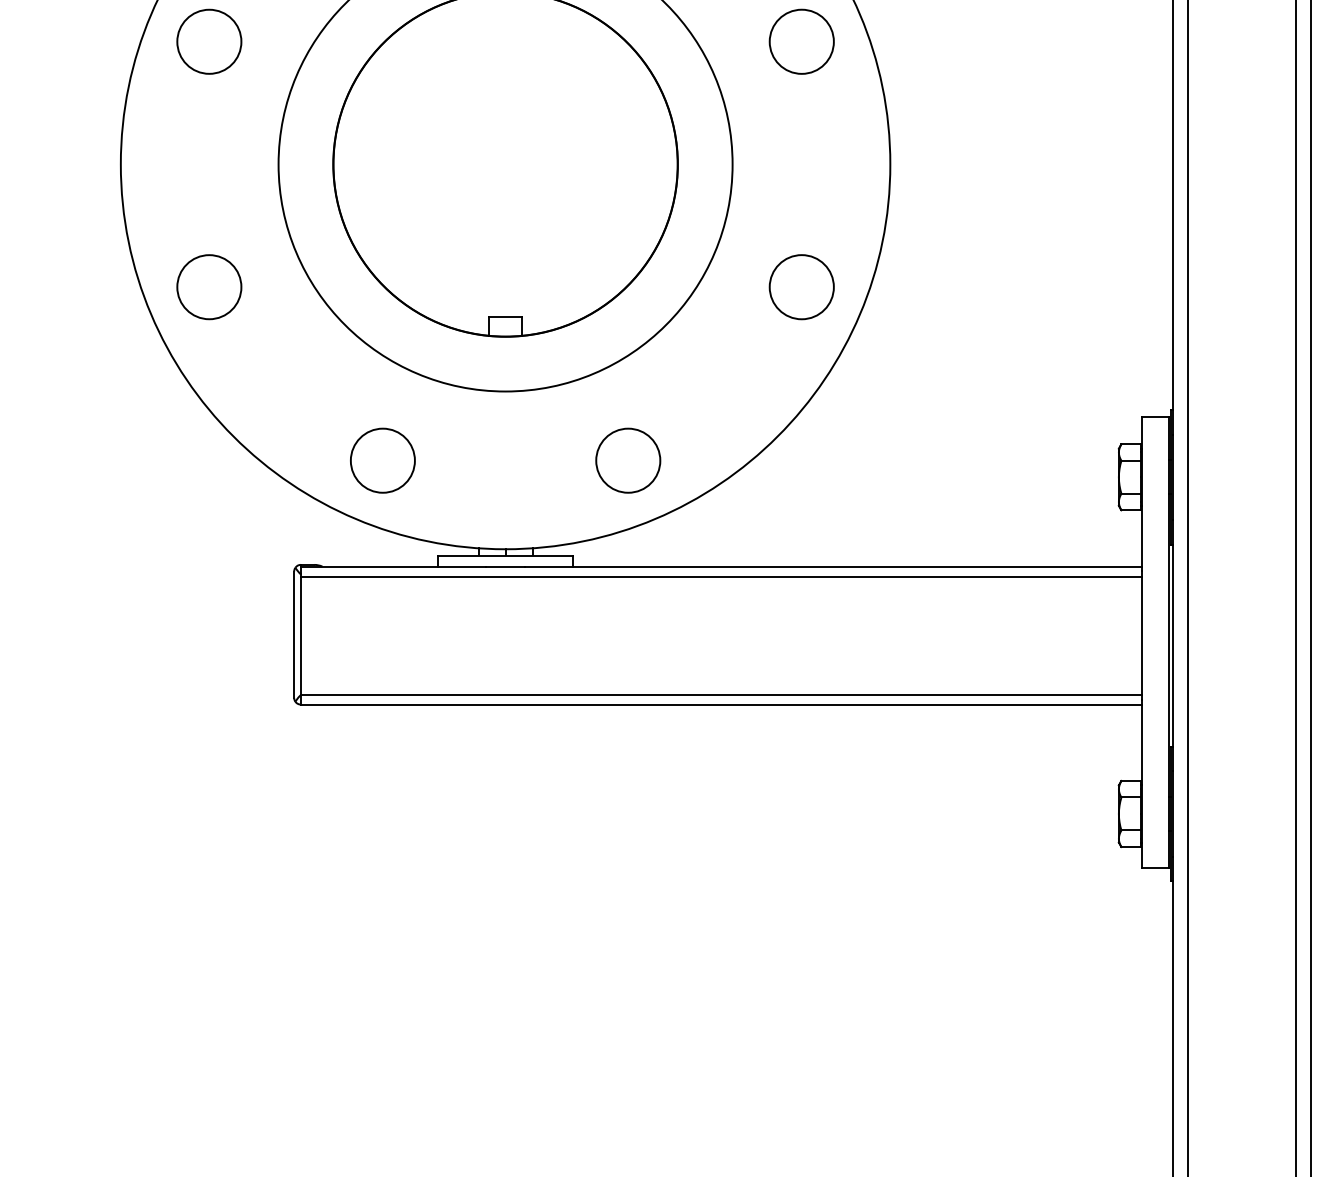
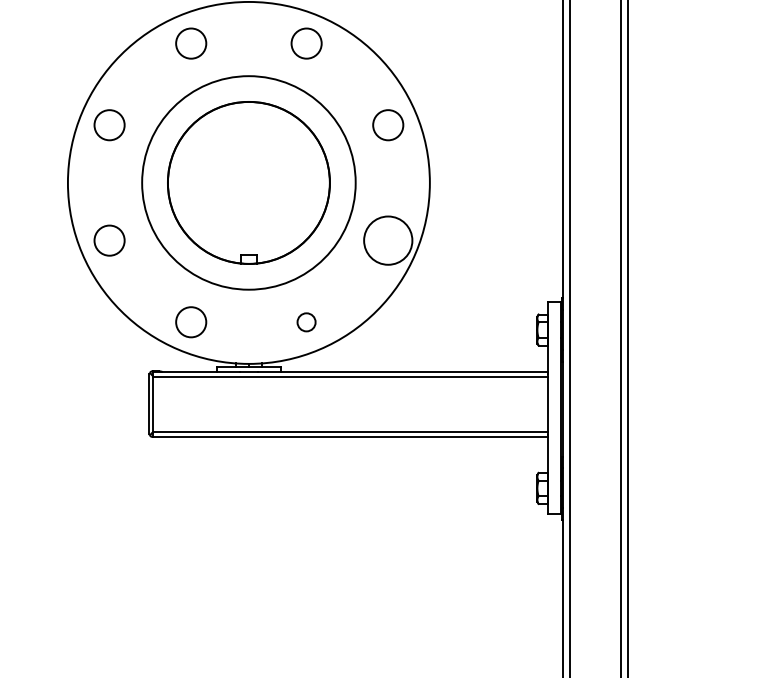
circle: (802, 286) -> (388, 240), size x1.6
circle: (627, 461) -> (306, 322), size x0.6

